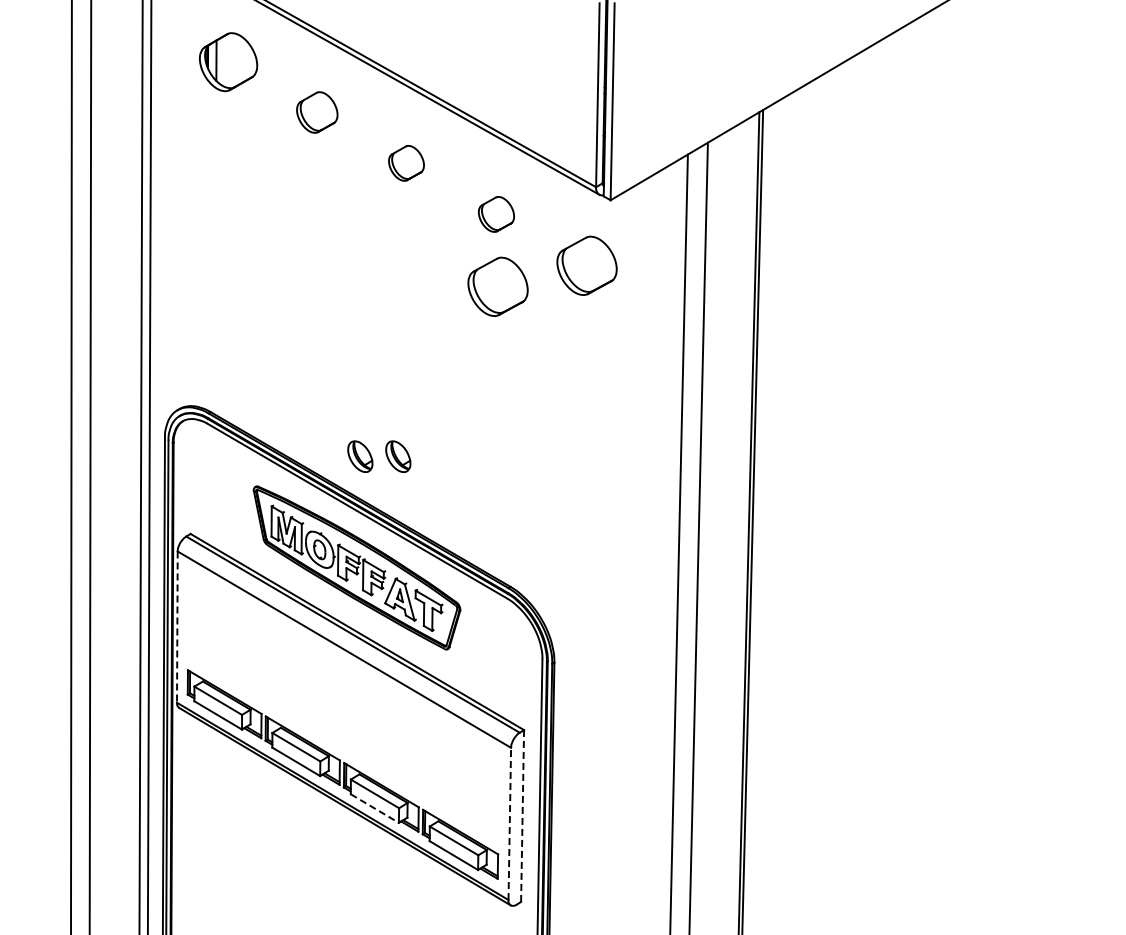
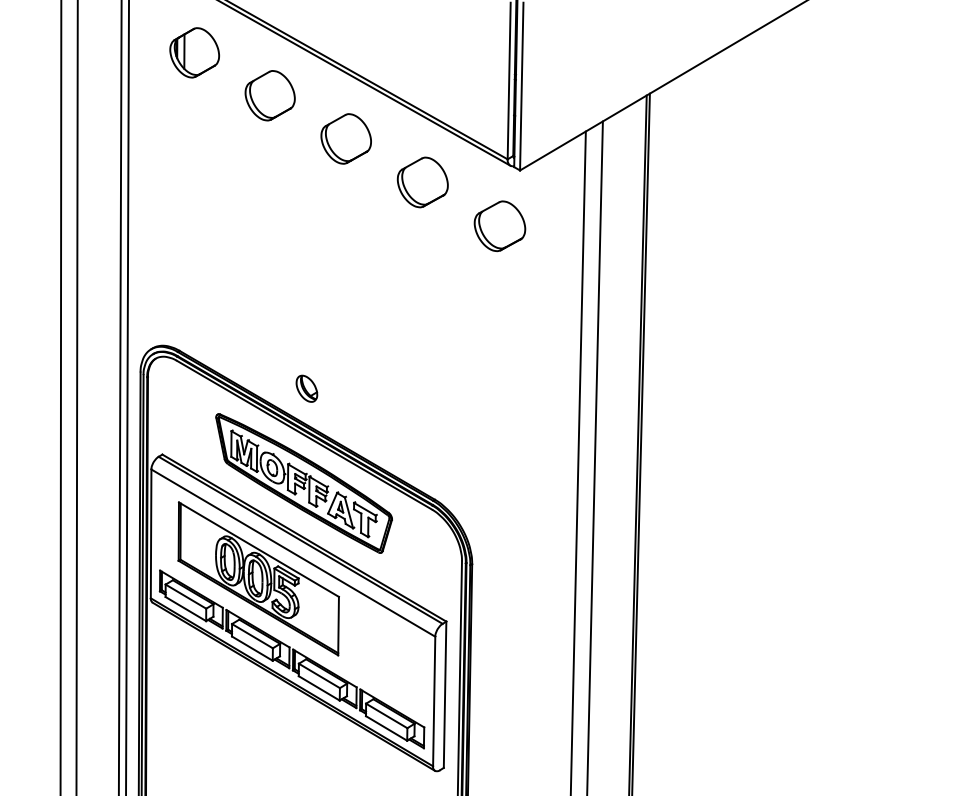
part: (317, 112) -> (270, 95), size x1.43
part: (406, 163) -> (346, 139), size x1.67
part: (496, 214) -> (422, 182), size x1.67
part: (497, 286) -> (423, 243), removed
part: (398, 456) -> (339, 388), removed
line: (177, 627) -> (151, 534), dashed -> solid
part: (303, 679) -> (258, 578), added
line: (374, 808) -> (318, 688), dashed -> solid
line: (522, 816) -> (445, 695), dashed -> solid
line: (509, 823) -> (433, 701), dashed -> solid

